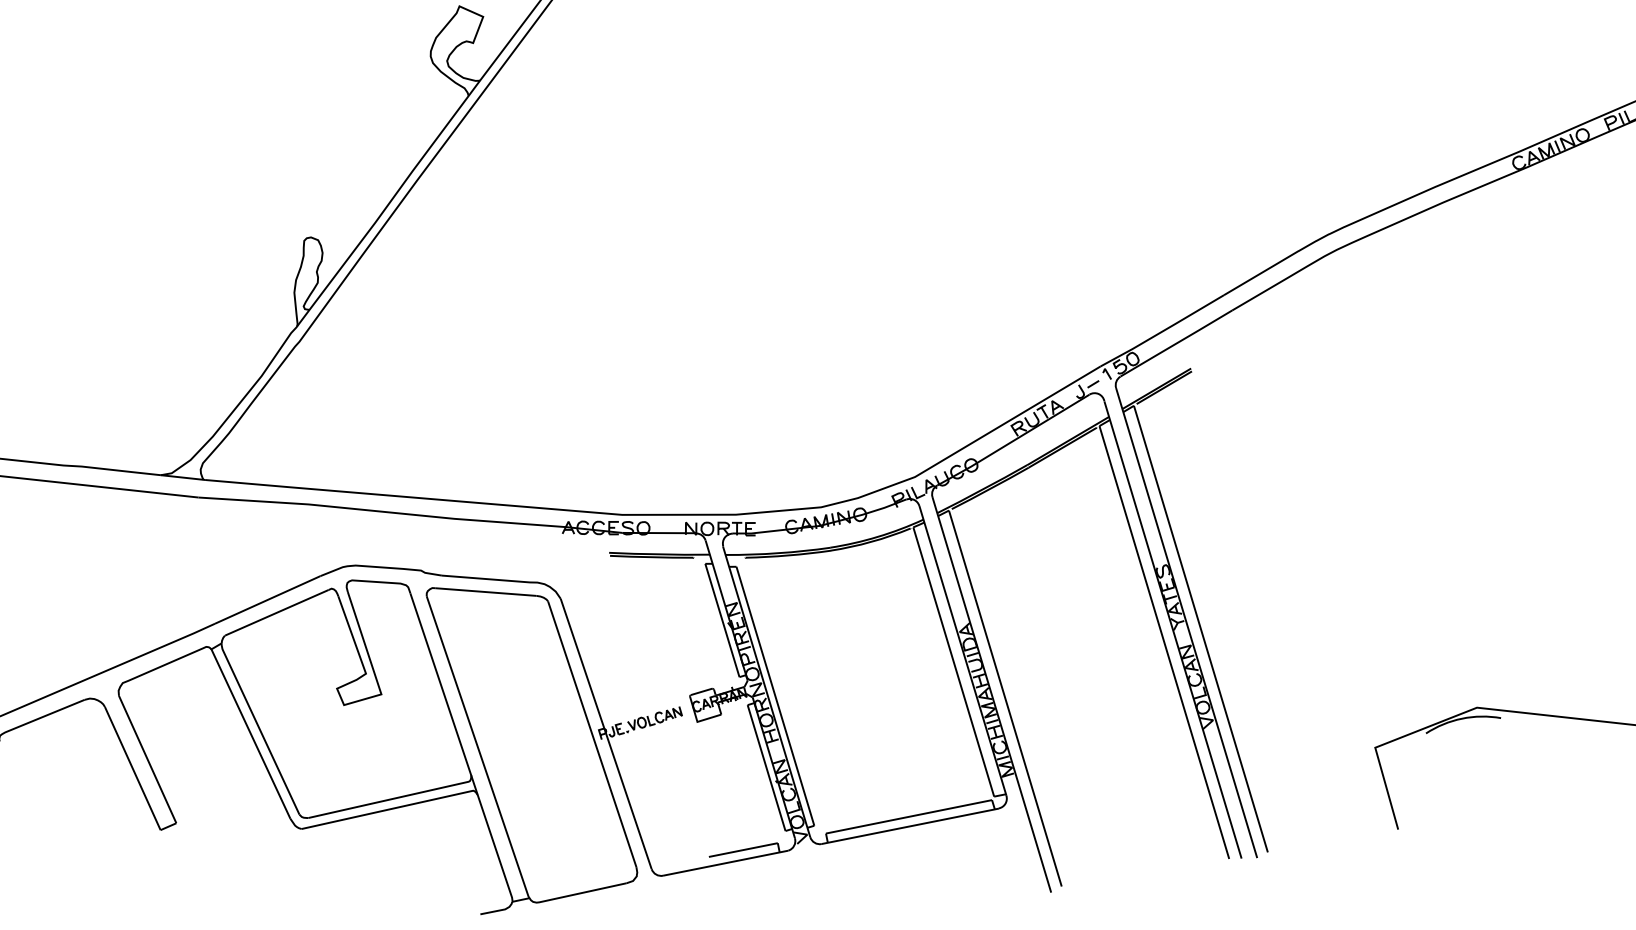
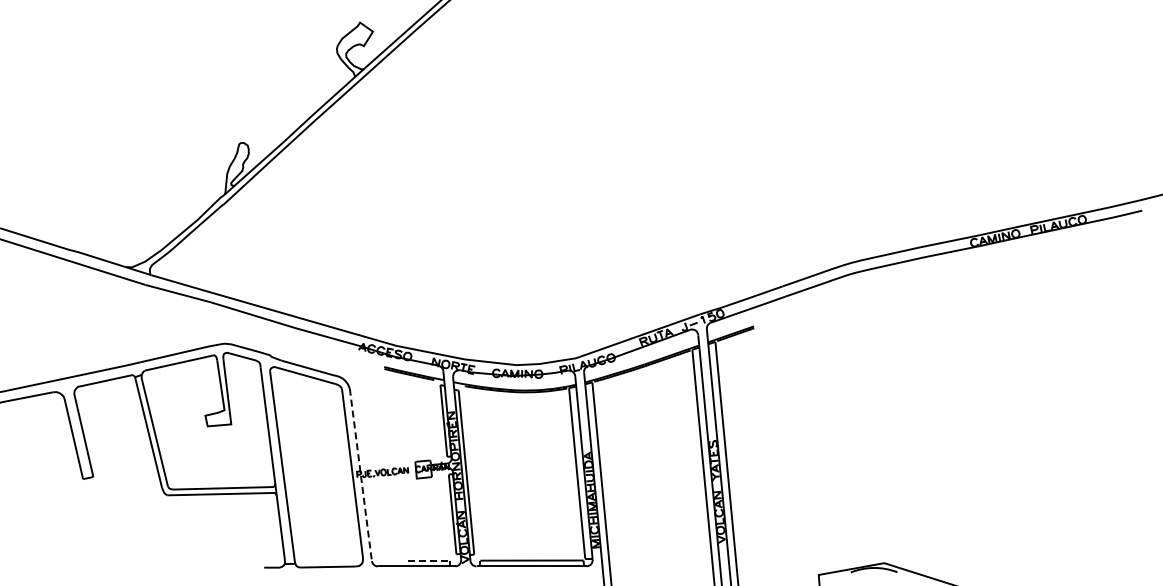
line: (605, 733) -> (360, 474), solid -> dashed
line: (744, 849) -> (429, 560), solid -> dashed

